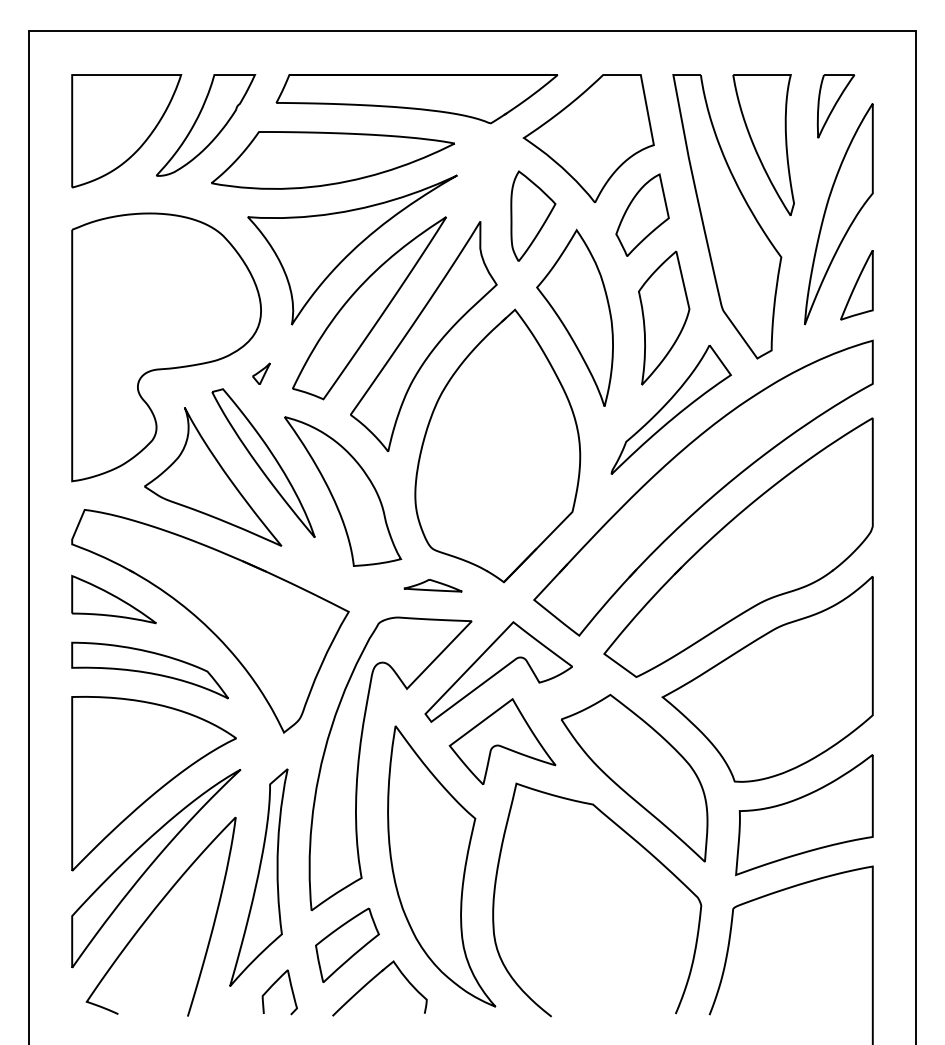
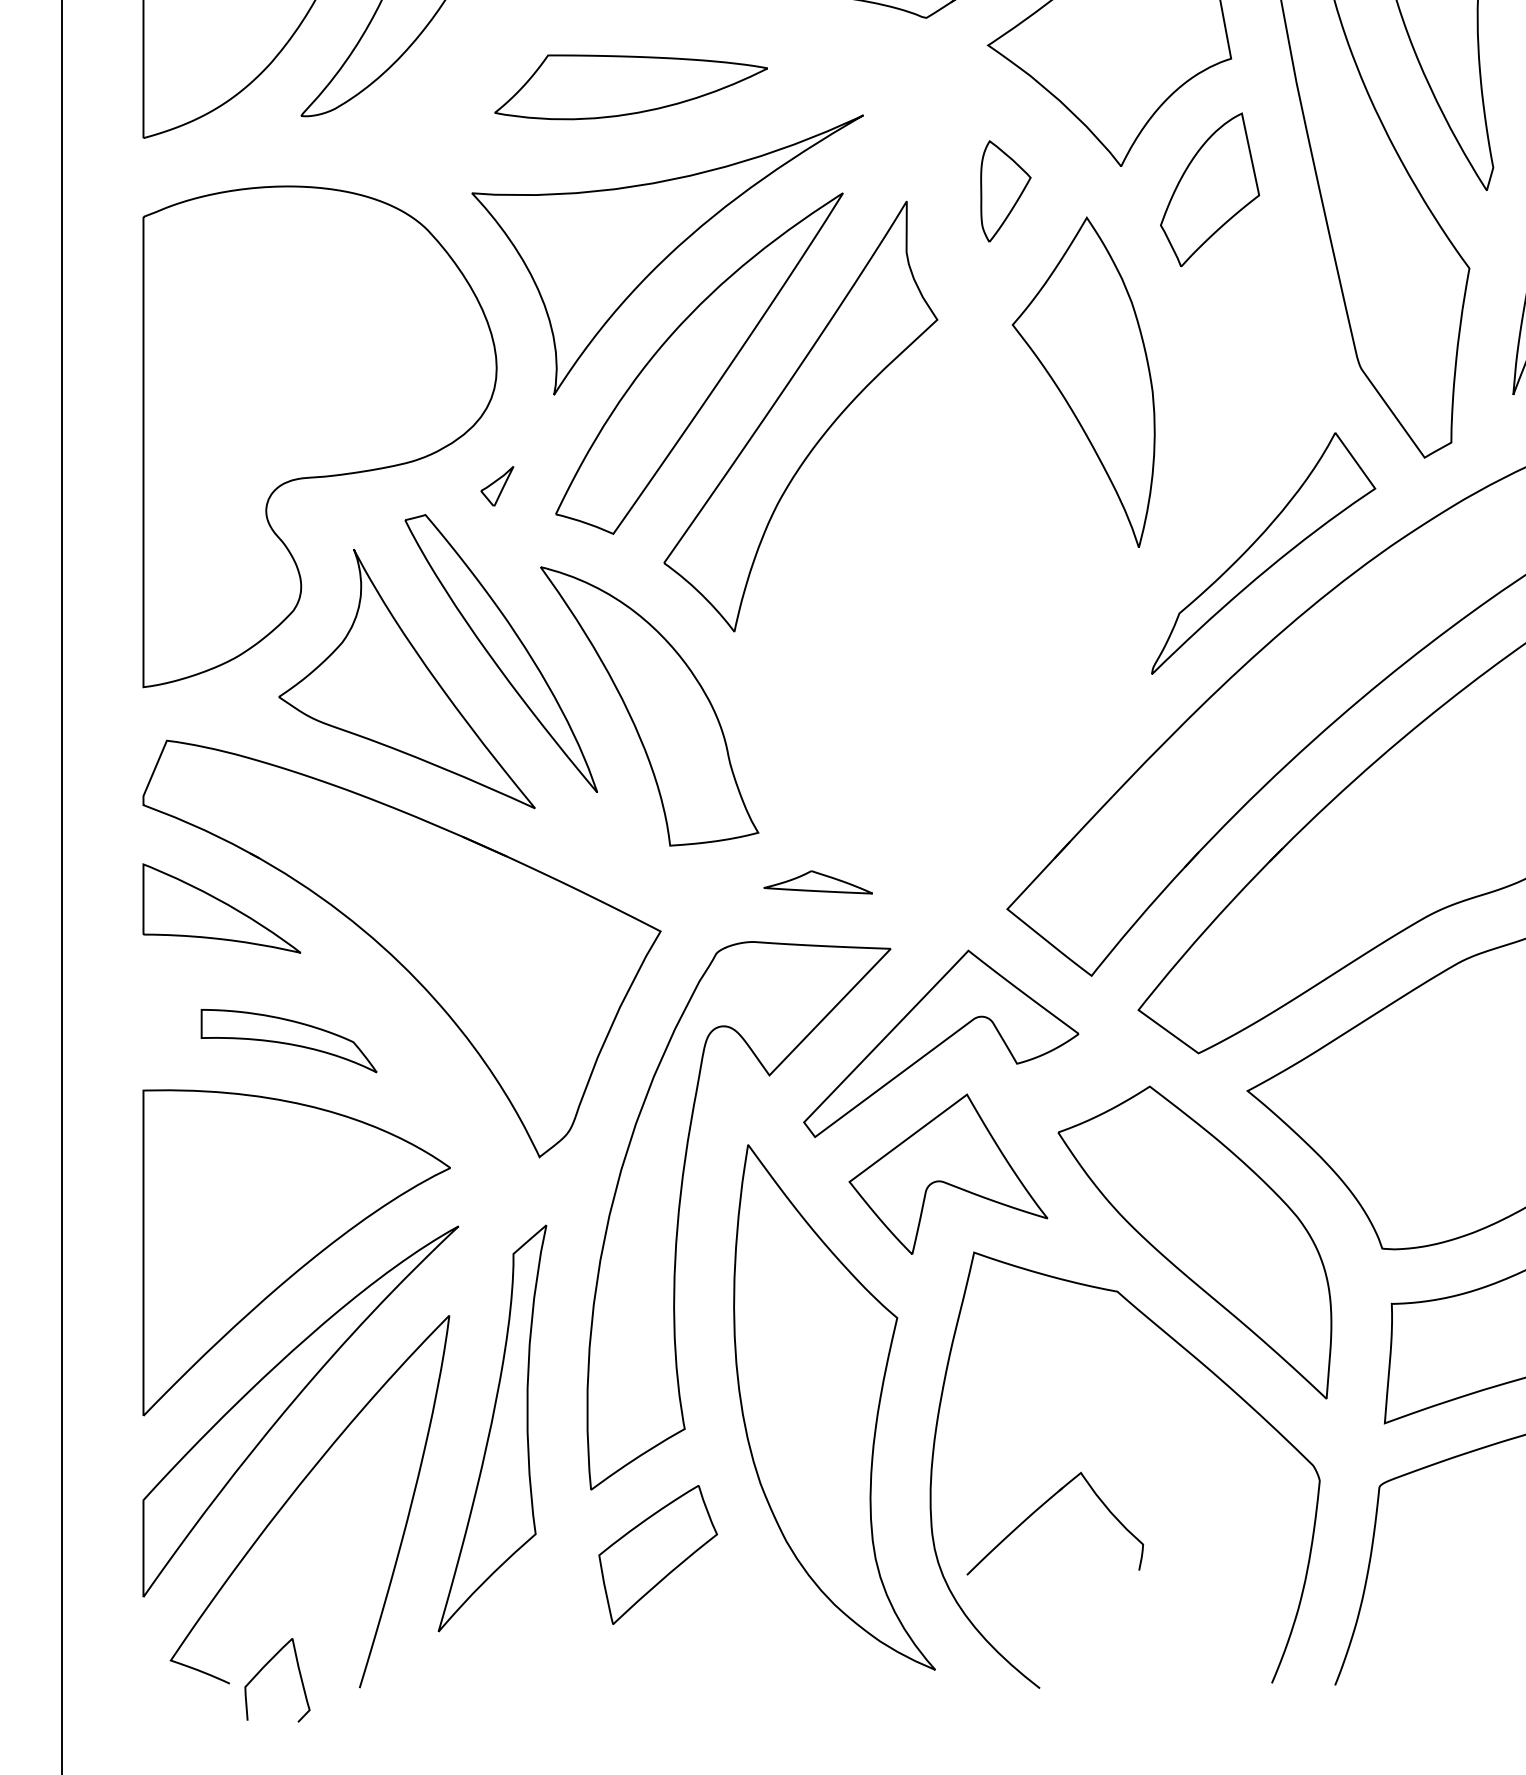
part: (332, 160) -> (630, 87), size x0.6
part: (533, 215) -> (1006, 190), size x0.6
part: (664, 317) -> (1250, 380), removed
part: (497, 445) -> (938, 620), removed
part: (149, 670) -> (288, 1041), size x0.6
part: (372, 980) -> (1041, 1508), moved
curve: (273, 985) -> (265, 1667), moved

